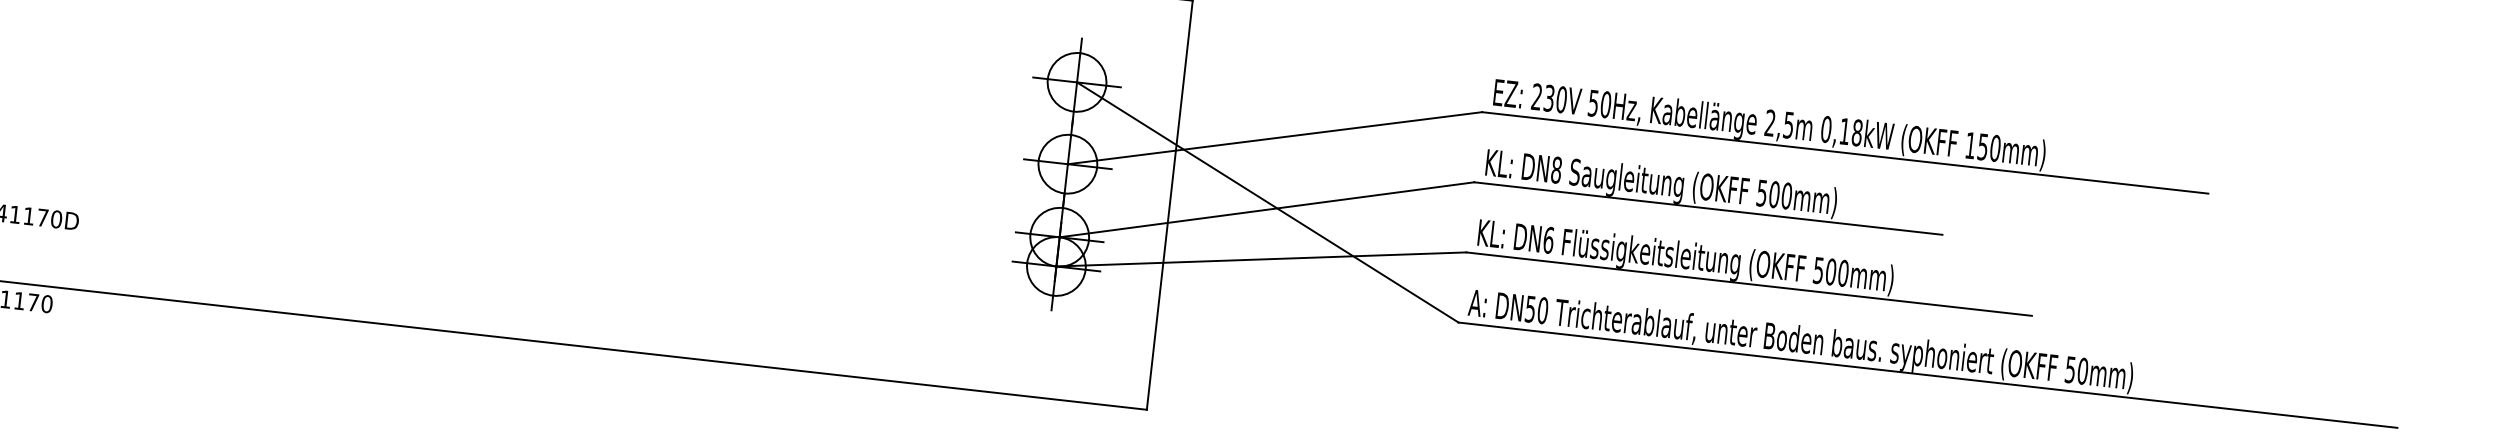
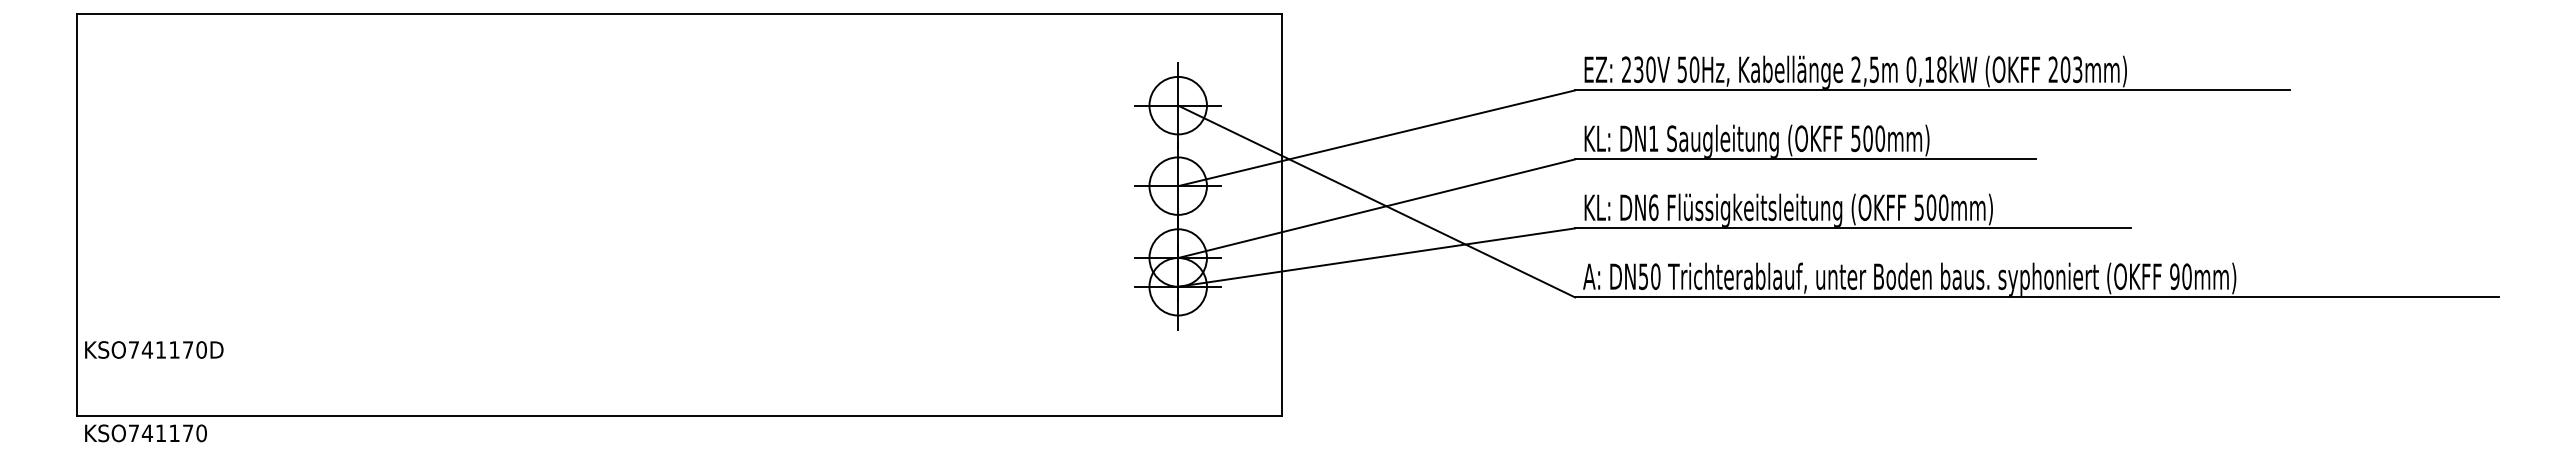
text: (1983, 146) -> (2065, 69), 150mm) -> 203mm)
text: (1556, 169) -> (1653, 138), DN8 -> DN1
text: (2070, 369) -> (2174, 276), 50mm) -> 90mm)

